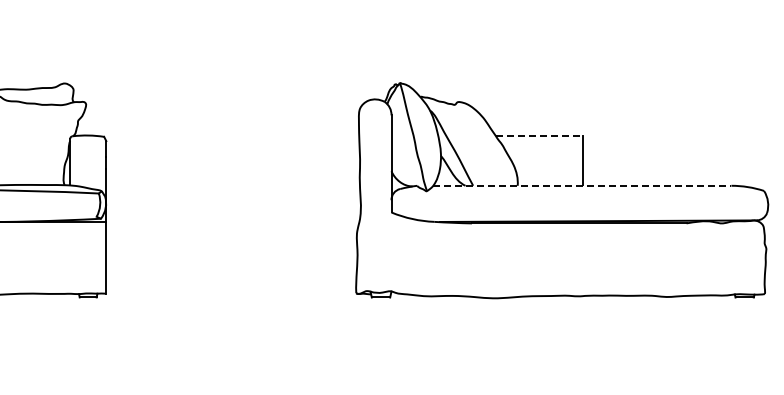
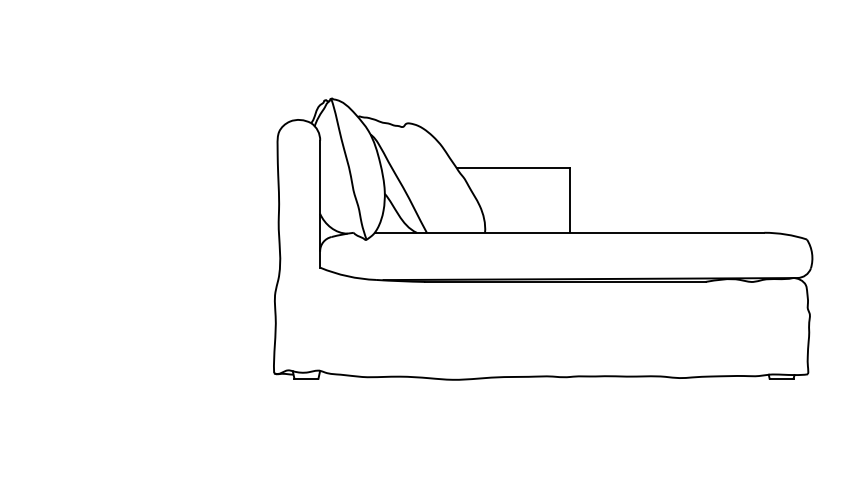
line: (539, 136) -> (513, 168), dashed -> solid
line: (582, 185) -> (569, 232), dashed -> solid

